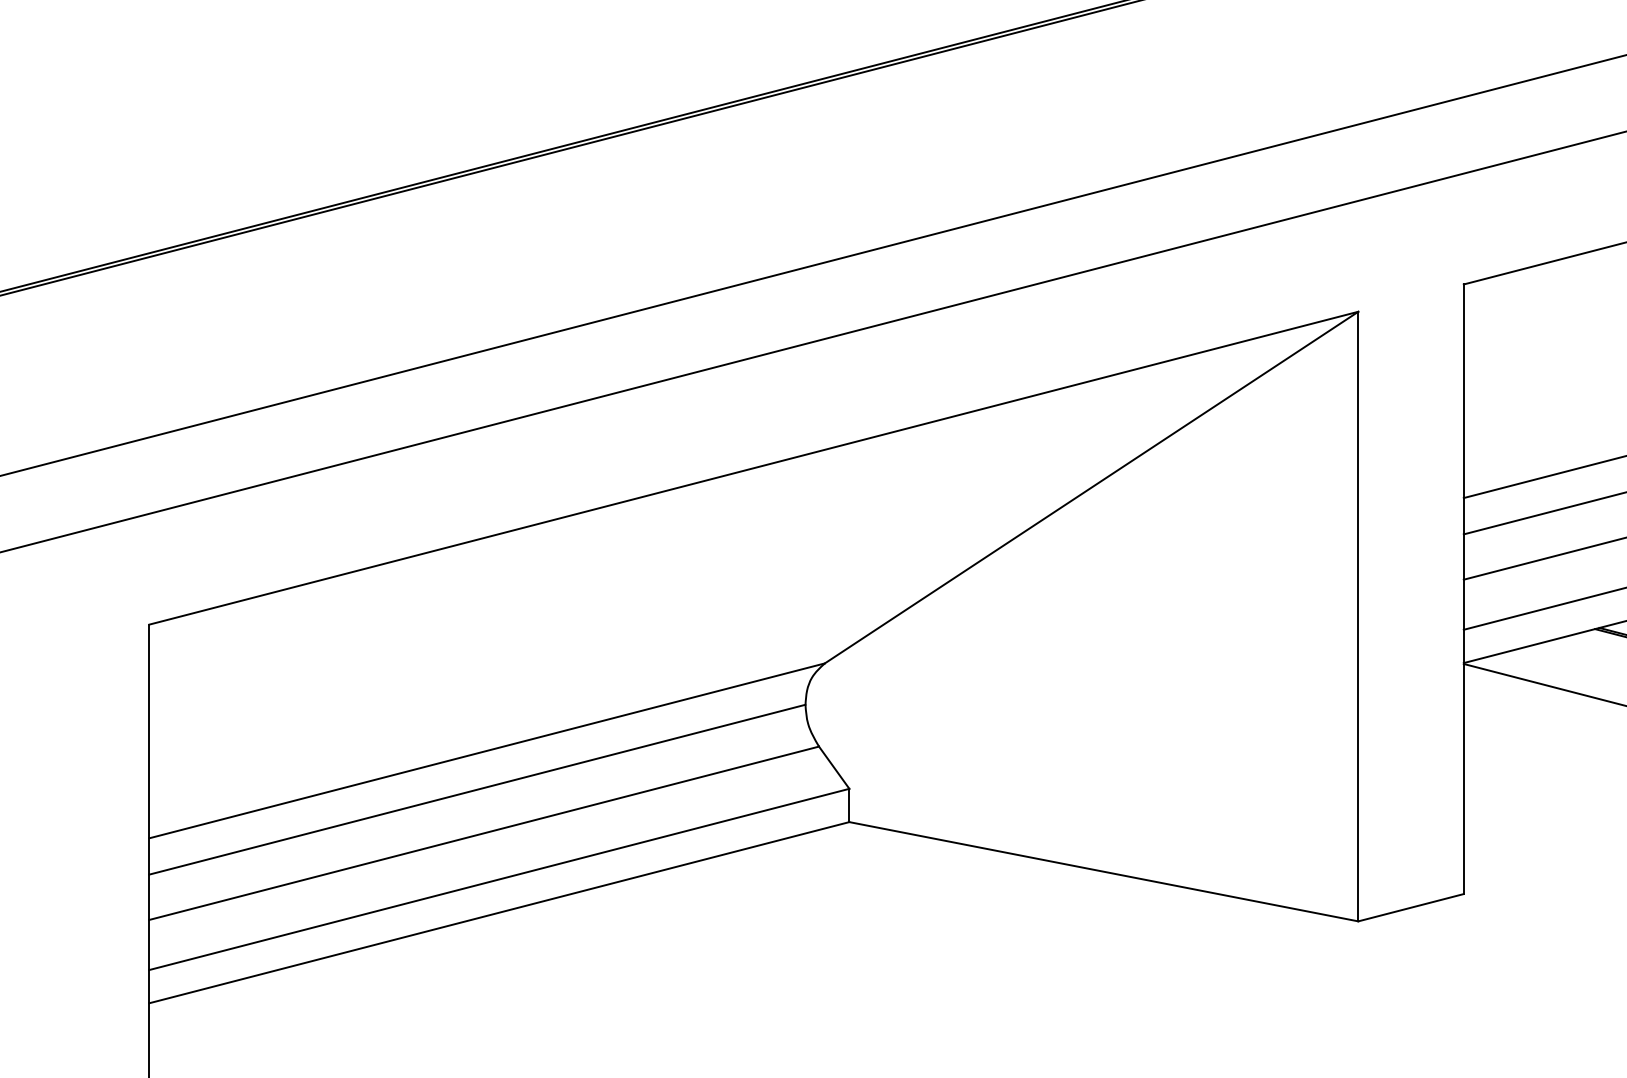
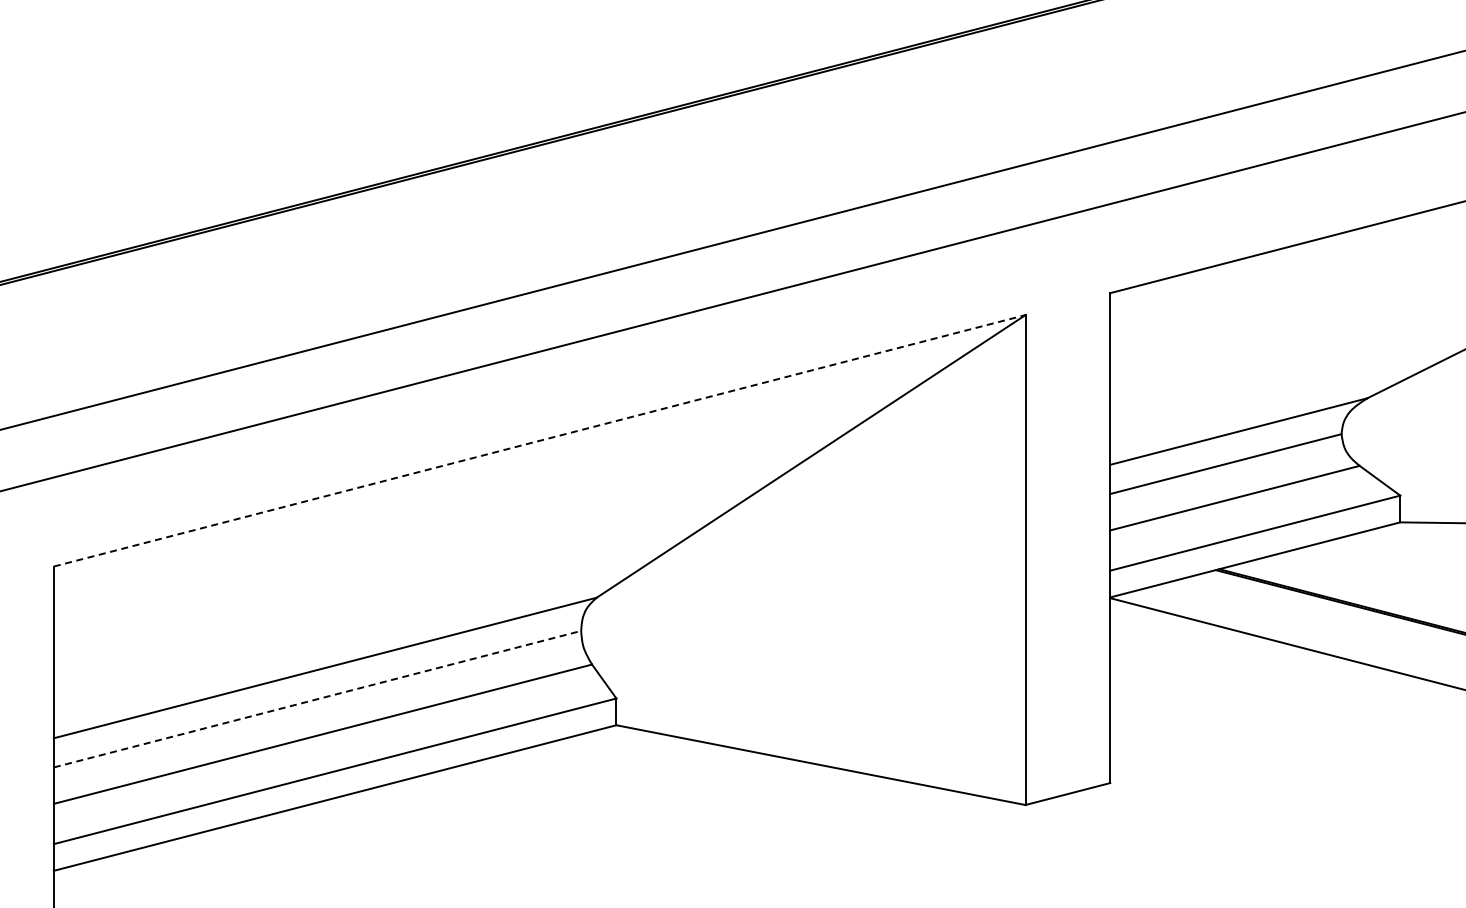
line: (753, 467) -> (539, 440), solid -> dashed
line: (478, 790) -> (318, 699), solid -> dashed

